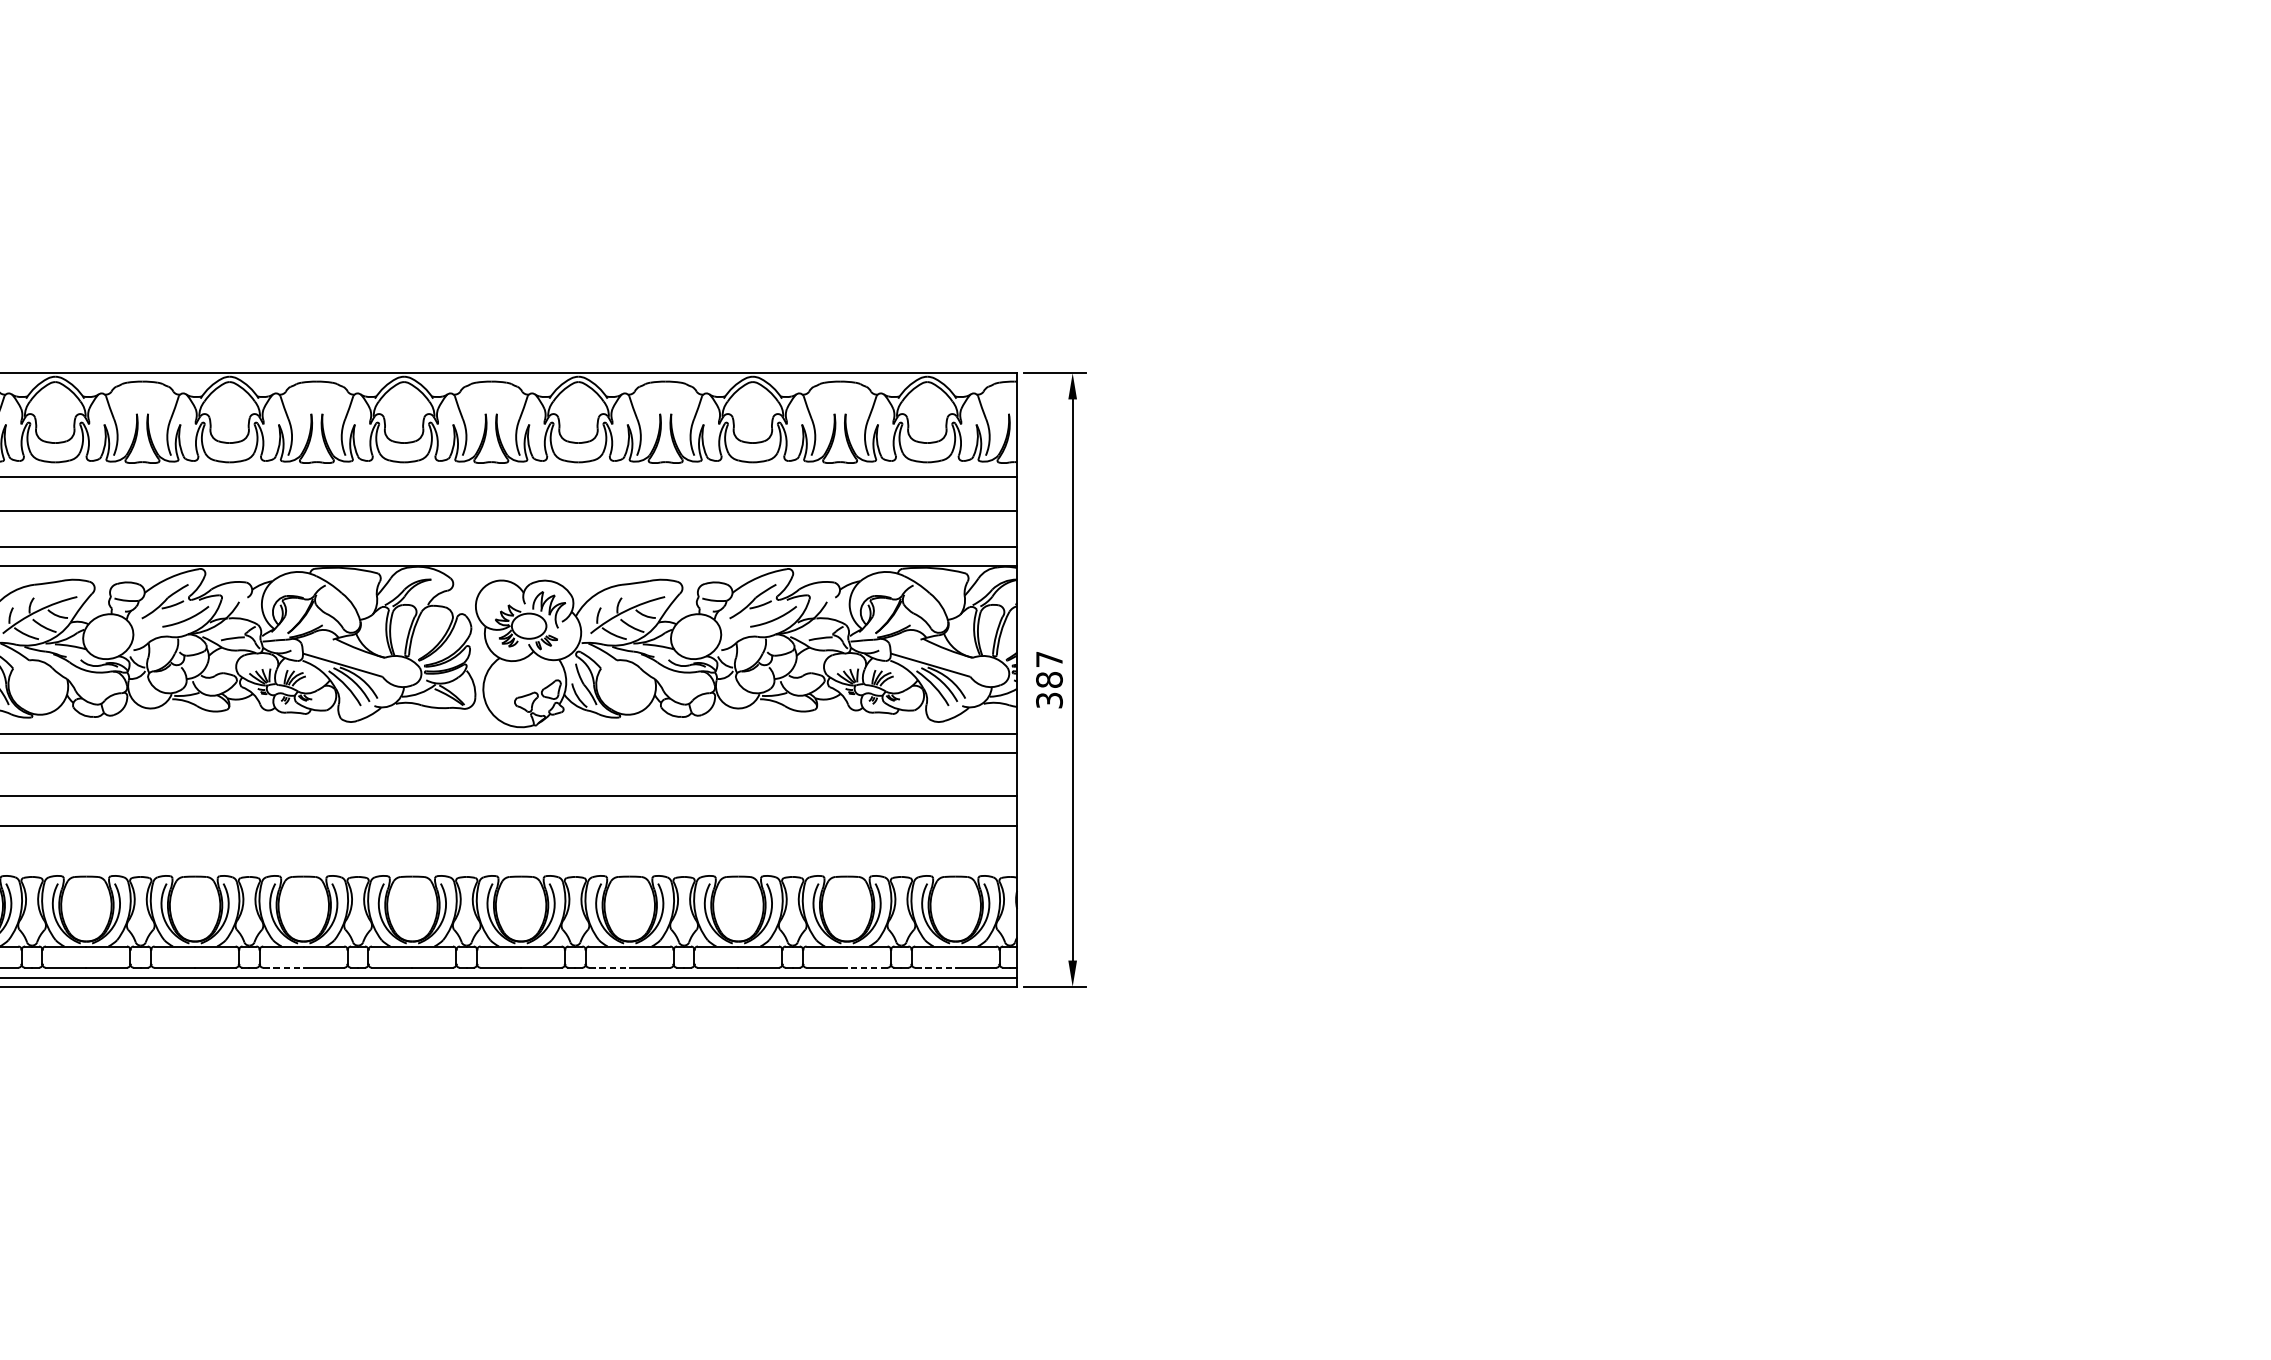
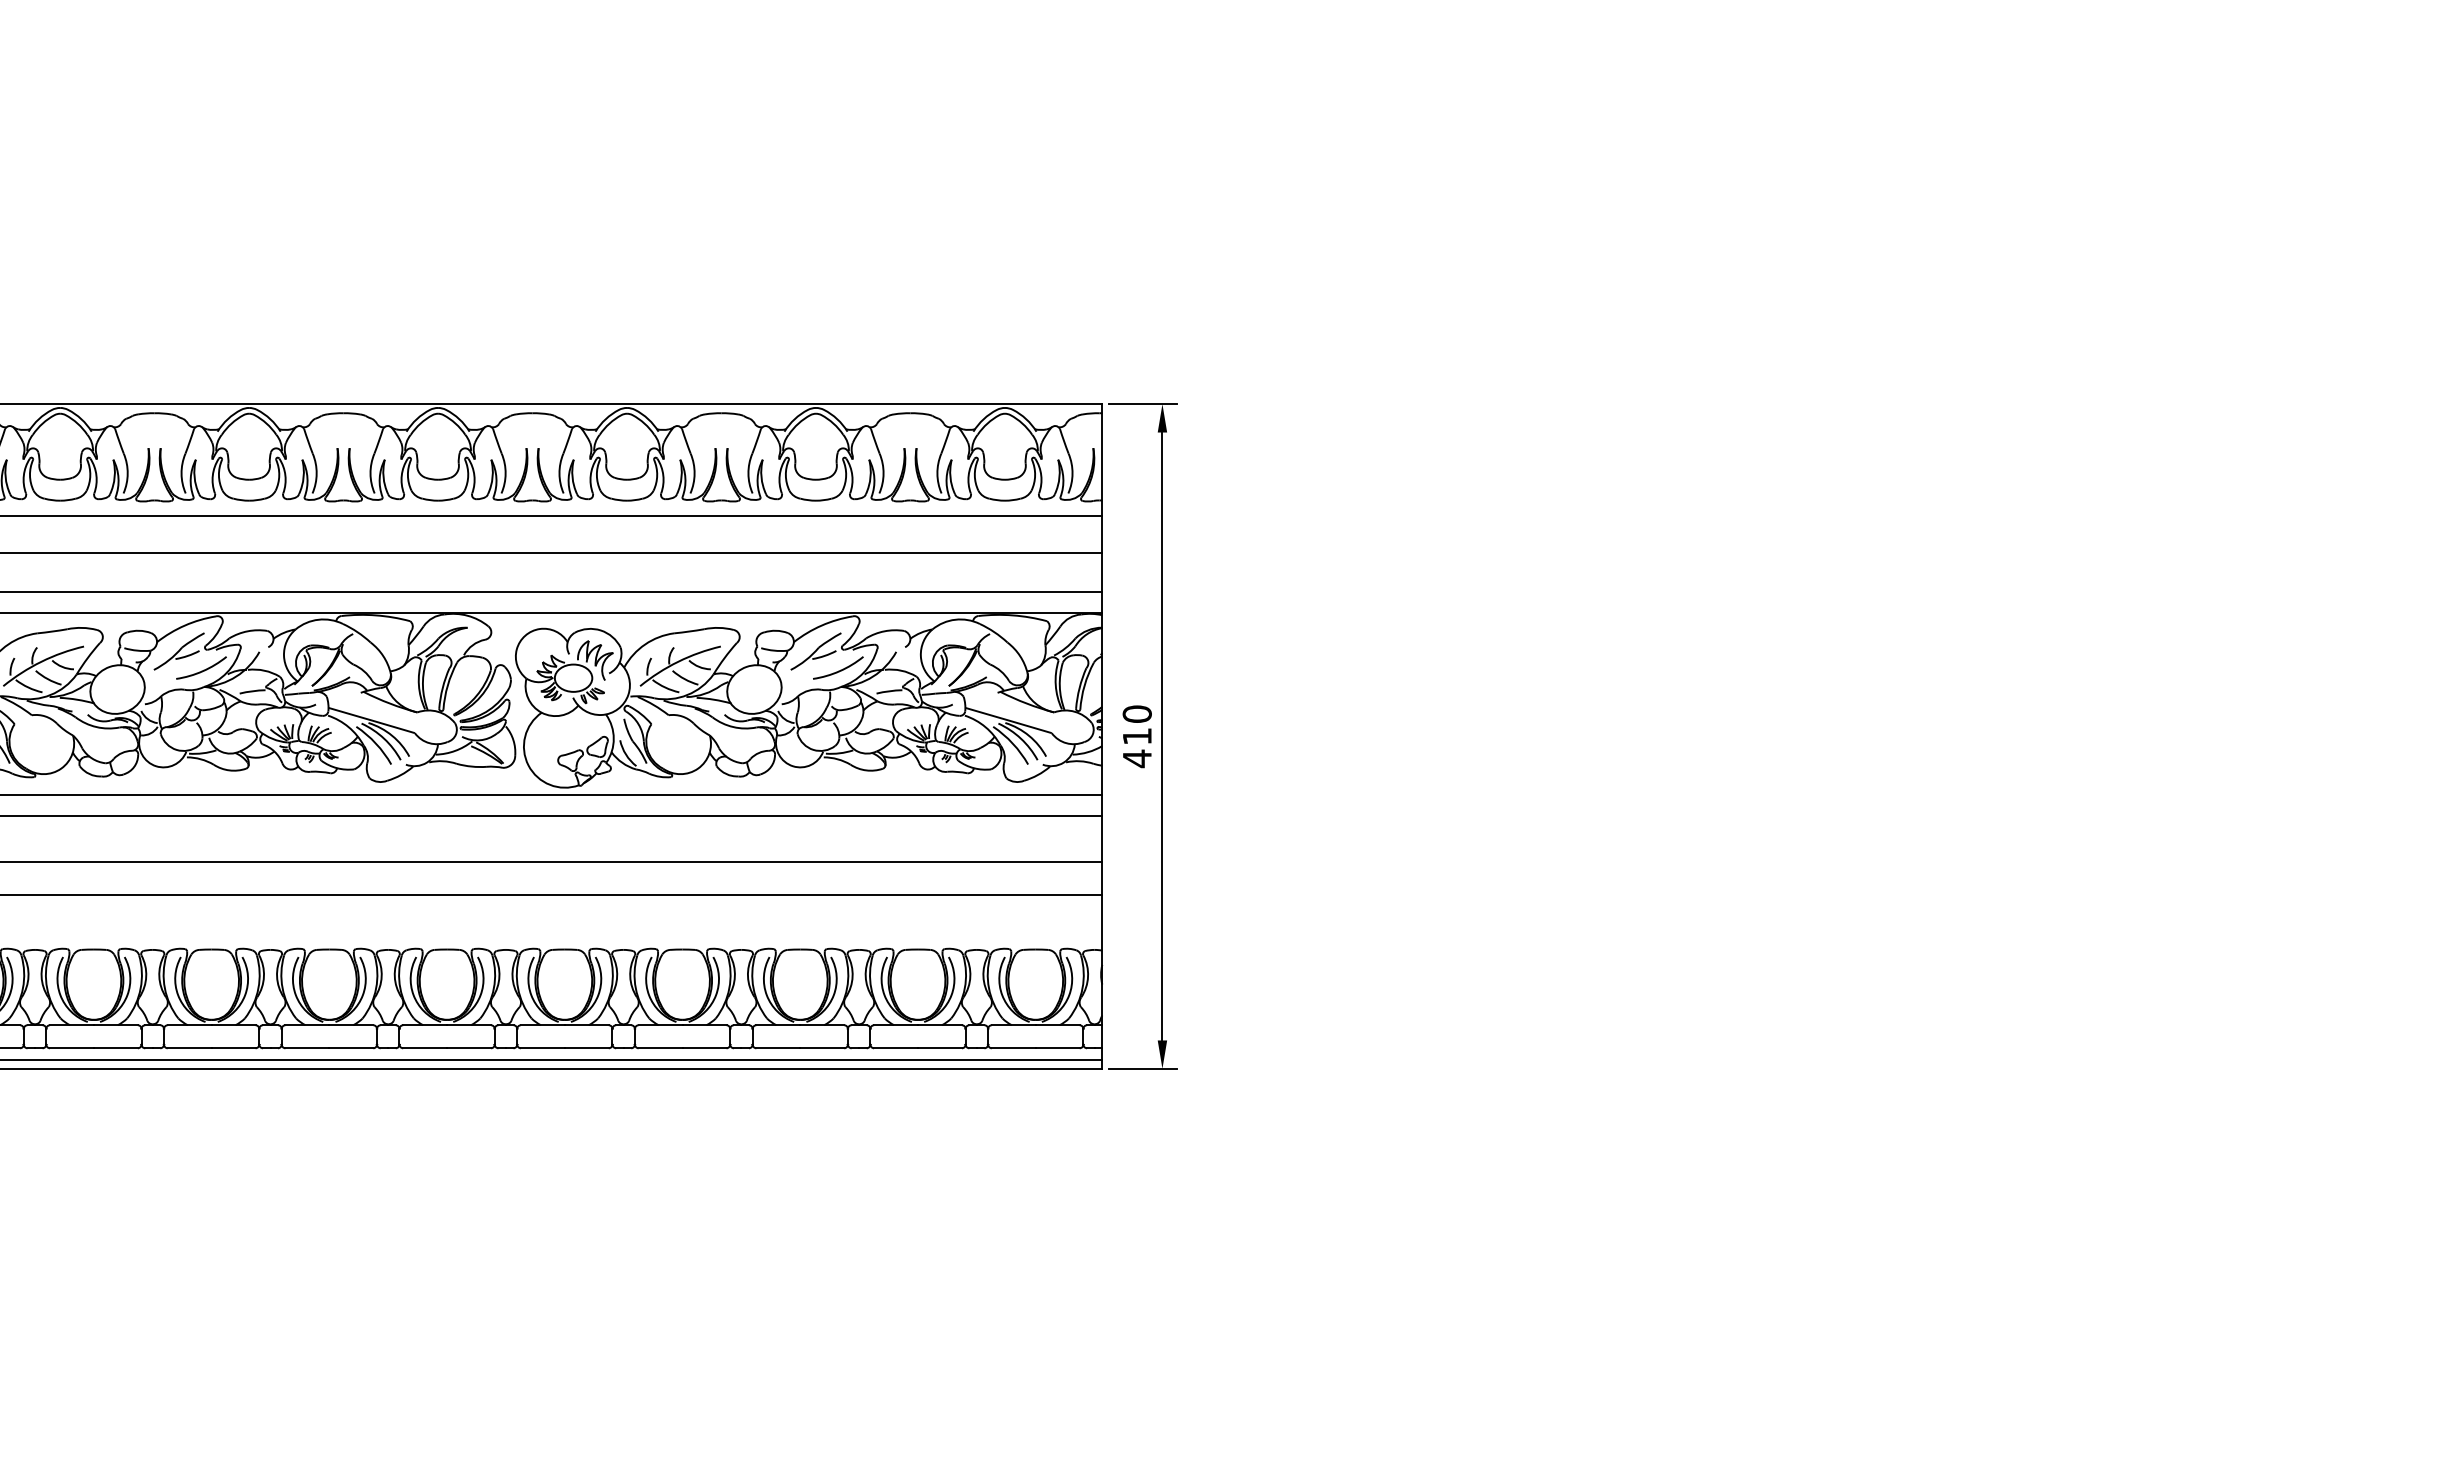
text: (1048, 680) -> (1136, 736), 387 -> 410
line: (283, 967) -> (307, 1048), dashed -> solid
line: (609, 967) -> (660, 1048), dashed -> solid
line: (867, 967) -> (940, 1048), dashed -> solid
line: (935, 967) -> (1013, 1048), dashed -> solid

